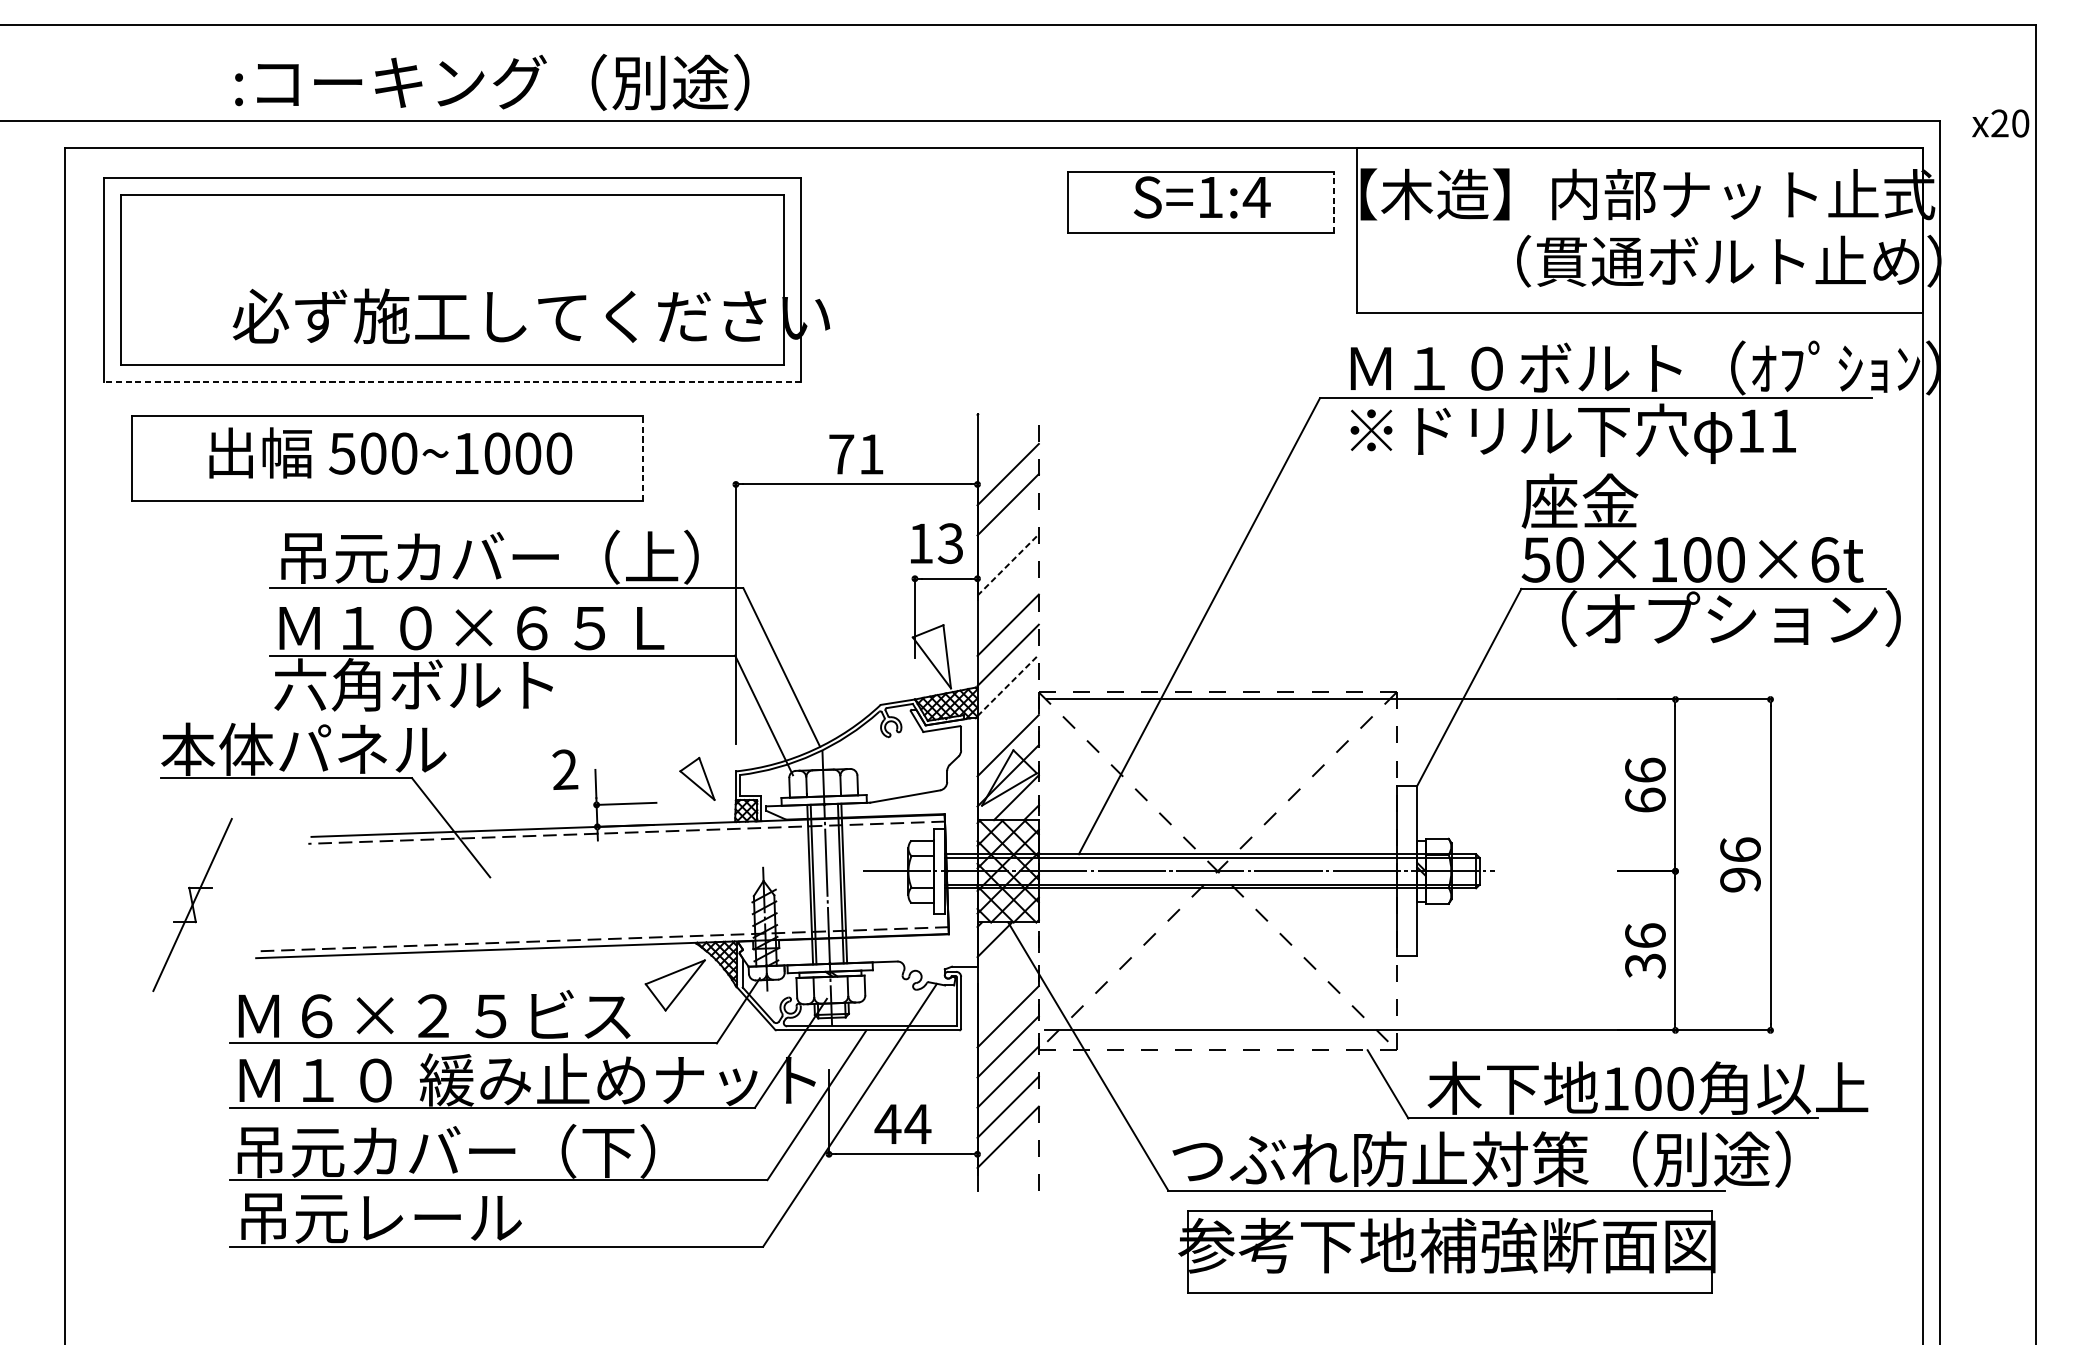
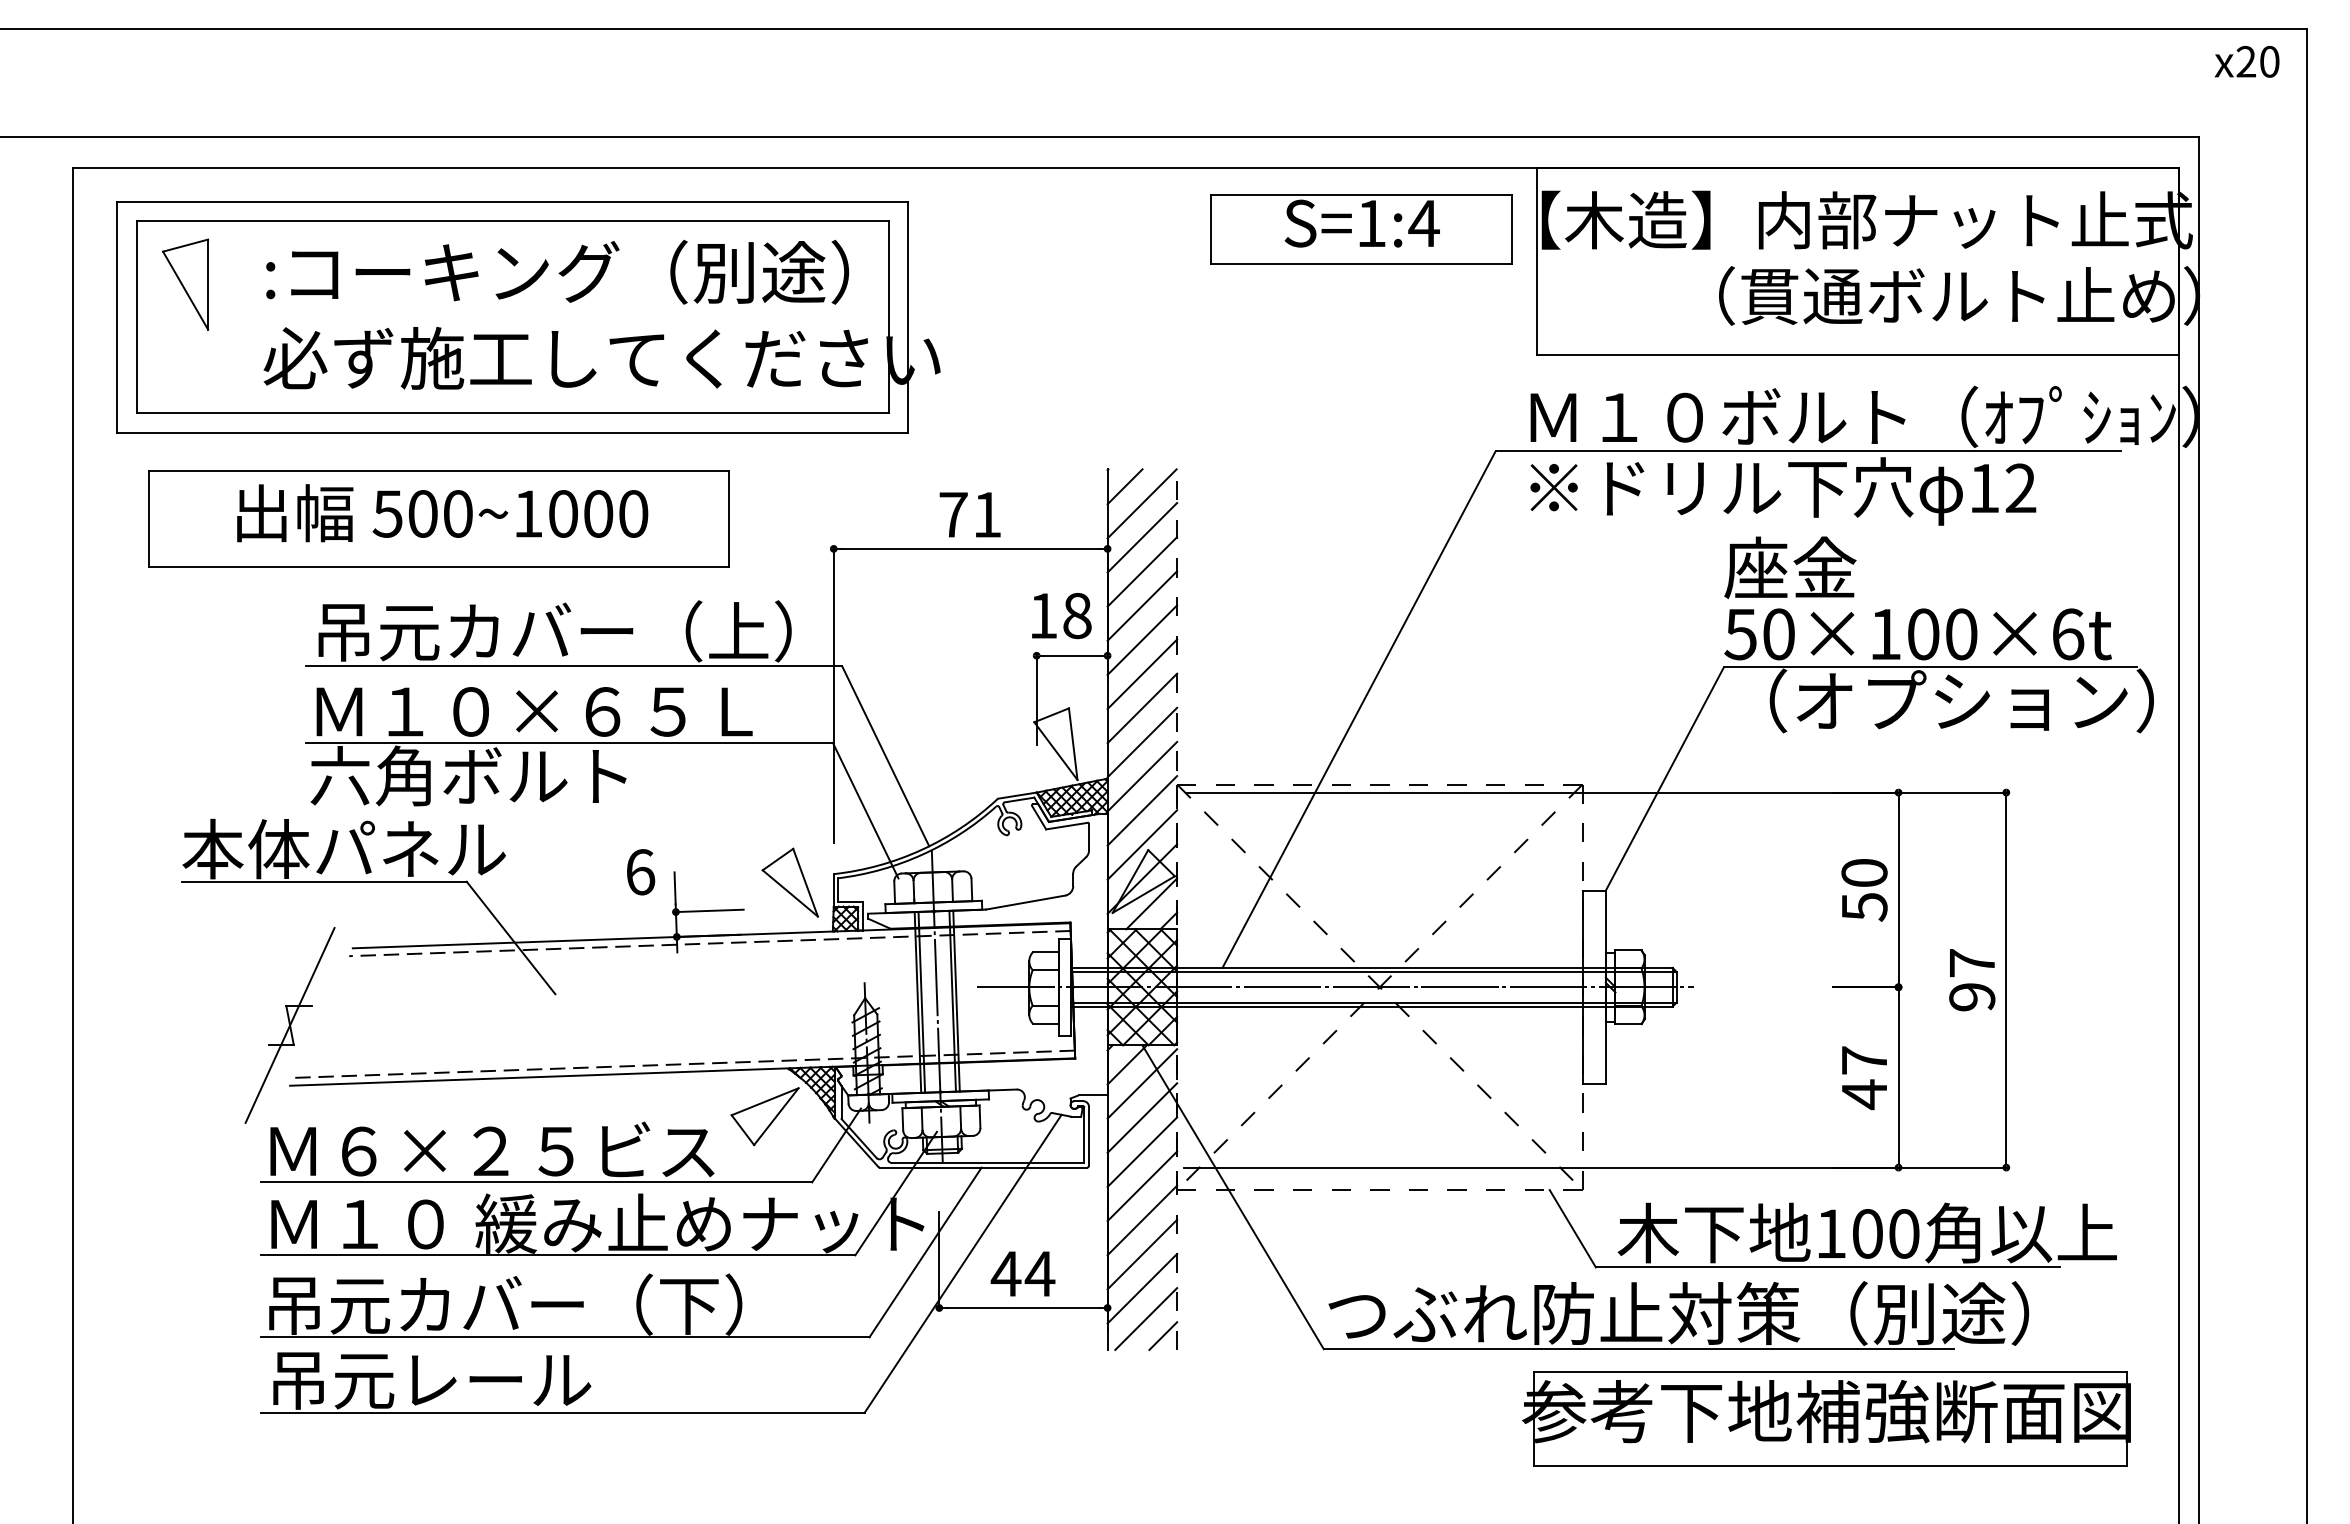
text: (492, 81) -> (557, 271), moved
text: (2000, 123) -> (2246, 61), moved
line: (1333, 202) -> (1511, 229), dashed -> solid
part: (163, 251) -> (185, 284), added
line: (452, 381) -> (512, 432), dashed -> solid
line: (992, 429) -> (1124, 486), added
text: (1783, 430) -> (2020, 487), 11 -> 12
line: (1007, 444) -> (1141, 503), added
line: (643, 457) -> (728, 518), dashed -> solid
line: (1008, 534) -> (1142, 605), added
text: (950, 543) -> (1076, 615), 13 -> 18
line: (1008, 564) -> (1142, 639), dashed -> solid
line: (1008, 595) -> (1142, 674), added
line: (1008, 685) -> (1142, 776), dashed -> solid
line: (1008, 715) -> (1142, 810), added
text: (565, 770) -> (640, 872), 2 -> 6
part: (696, 778) -> (789, 882), size x1.43
text: (1645, 785) -> (1864, 889), 66 -> 50
text: (1740, 849) -> (1972, 962), 96 -> 97
part: (192, 905) -> (289, 1025), moved
text: (1645, 951) -> (1864, 1078), 36 -> 47
line: (1008, 956) -> (1142, 1083), added
line: (1008, 986) -> (1142, 1117), added
line: (1011, 1163) -> (1146, 1318), added
line: (1026, 1178) -> (1163, 1335), added
part: (1446, 1251) -> (1826, 1418), moved

